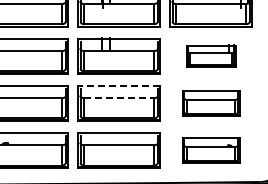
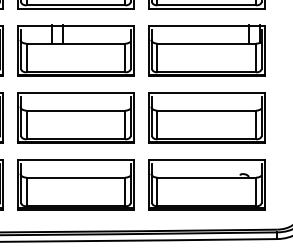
part: (210, 55) -> (205, 49), size x1.67
line: (119, 86) -> (76, 93), dashed -> solid
line: (119, 98) -> (76, 110), dashed -> solid
part: (210, 103) -> (205, 118), size x1.43
part: (210, 150) -> (205, 184), size x1.43

